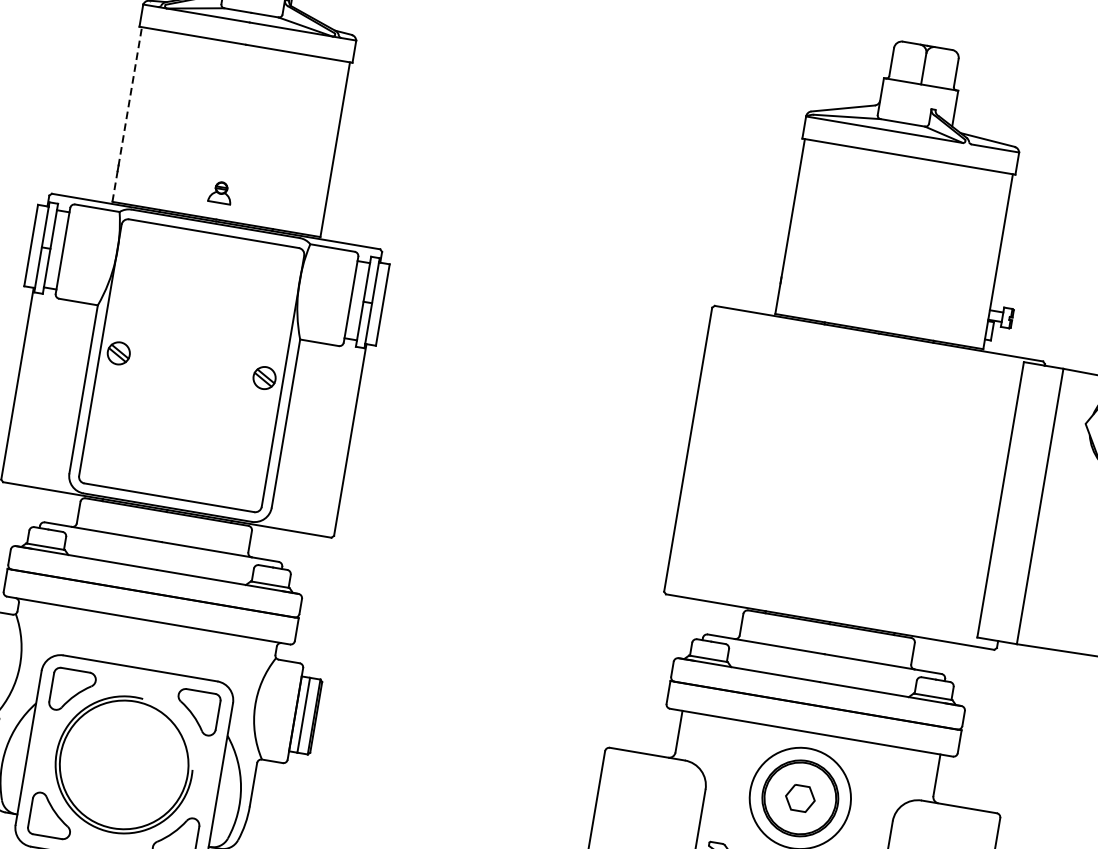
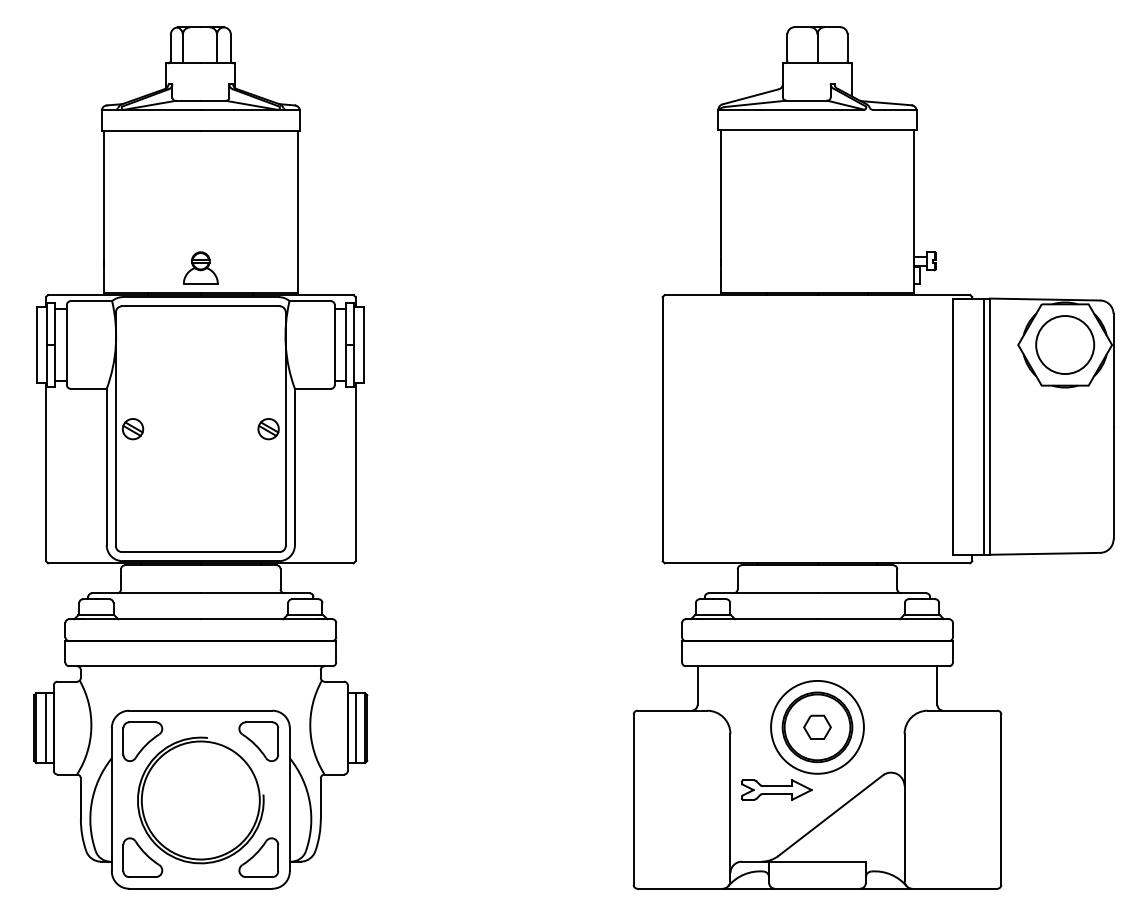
line: (127, 114) -> (104, 211), dashed -> solid
part: (220, 191) -> (200, 267), size x1.67
line: (1033, 505) -> (983, 426), added

